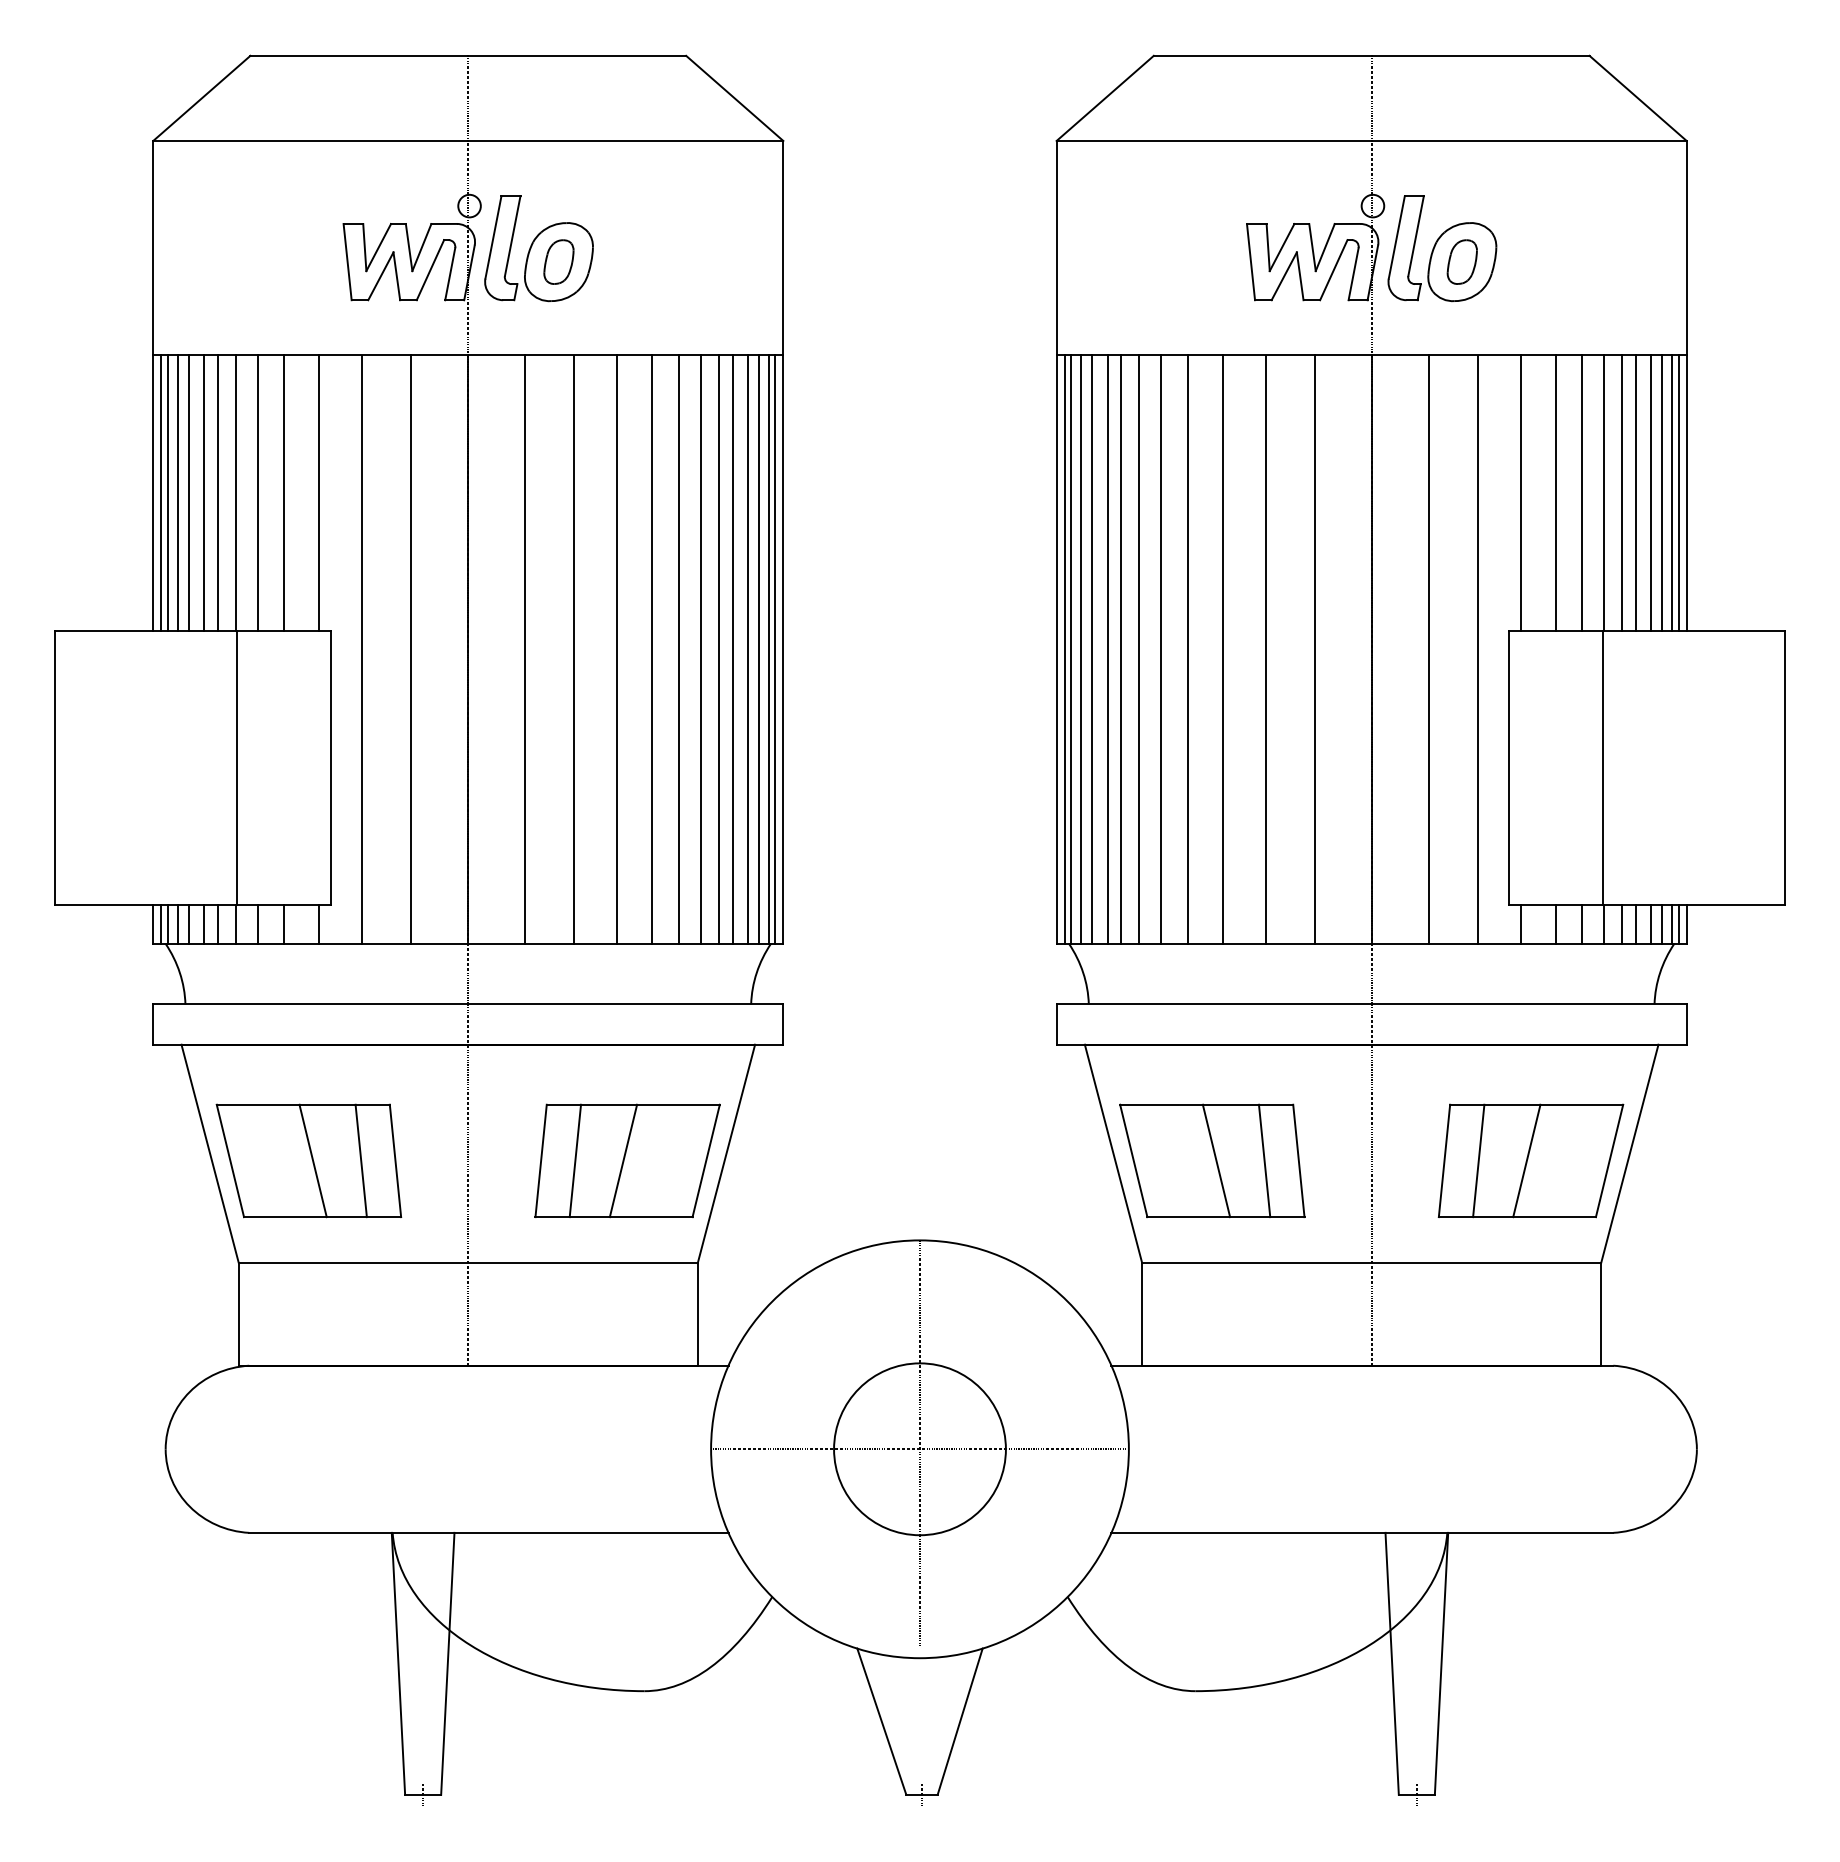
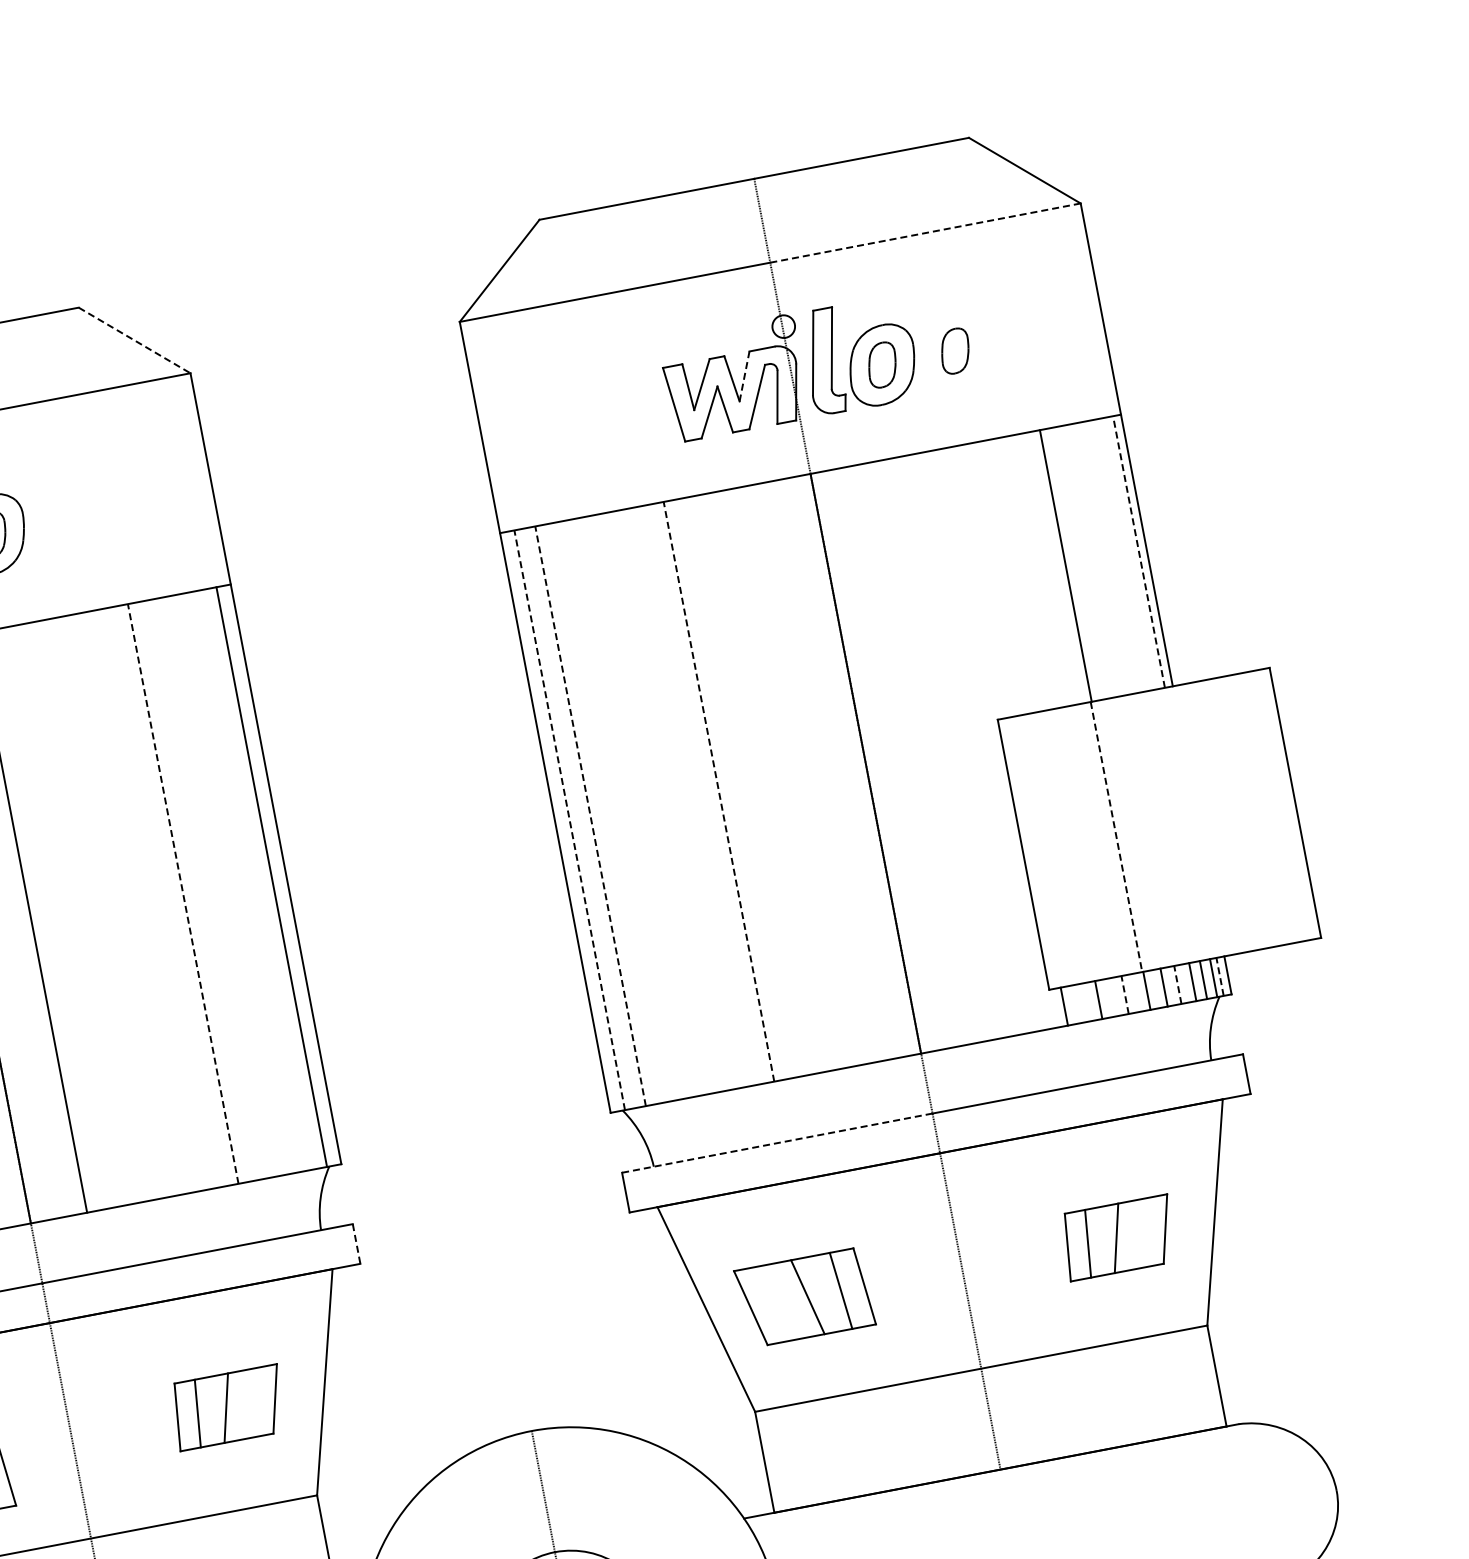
line: (734, 98) -> (134, 340), solid -> dashed
line: (1529, 140) -> (925, 232), solid -> dashed
line: (1325, 247) -> (744, 376), solid -> dashed
part: (1535, 261) -> (954, 350), added
line: (1520, 492) -> (982, 581), removed
line: (1555, 492) -> (1017, 574), removed
line: (1582, 492) -> (1044, 569), removed
line: (1621, 492) -> (1082, 562), removed
line: (1635, 492) -> (1096, 559), removed
line: (1651, 492) -> (1112, 556), removed
line: (1661, 492) -> (1121, 554), removed
line: (1672, 492) -> (1132, 552), removed
line: (1678, 493) -> (1138, 552), solid -> dashed
line: (678, 648) -> (182, 893), solid -> dashed
line: (1071, 648) -> (569, 819), solid -> dashed
line: (1092, 648) -> (590, 815), solid -> dashed
line: (1222, 648) -> (718, 790), solid -> dashed
line: (574, 649) -> (80, 913), removed
line: (617, 649) -> (122, 905), removed
line: (652, 649) -> (157, 899), removed
line: (701, 649) -> (205, 889), removed
line: (718, 649) -> (222, 886), removed
line: (732, 649) -> (235, 883), removed
line: (747, 649) -> (250, 881), removed
line: (758, 649) -> (261, 879), removed
line: (775, 649) -> (278, 875), removed
line: (1064, 649) -> (563, 821), removed
line: (1081, 649) -> (579, 818), removed
line: (1107, 649) -> (605, 813), removed
line: (1121, 649) -> (619, 810), removed
line: (1138, 649) -> (636, 807), removed
line: (1161, 649) -> (658, 803), removed
line: (1187, 649) -> (684, 798), removed
line: (1265, 649) -> (761, 783), removed
line: (1314, 649) -> (809, 774), removed
line: (1428, 649) -> (921, 753), removed
line: (1477, 649) -> (970, 743), removed
line: (1603, 768) -> (1116, 837), solid -> dashed
line: (1582, 923) -> (1125, 994), solid -> dashed
line: (1635, 923) -> (1177, 984), solid -> dashed
line: (1678, 923) -> (1219, 976), solid -> dashed
line: (1214, 1004) -> (777, 1143), solid -> dashed
line: (783, 1025) -> (356, 1244), solid -> dashed
part: (627, 1160) -> (228, 1407), size x0.6
part: (1212, 1160) -> (805, 1297), size x0.7
part: (1530, 1160) -> (1118, 1237), size x0.6

